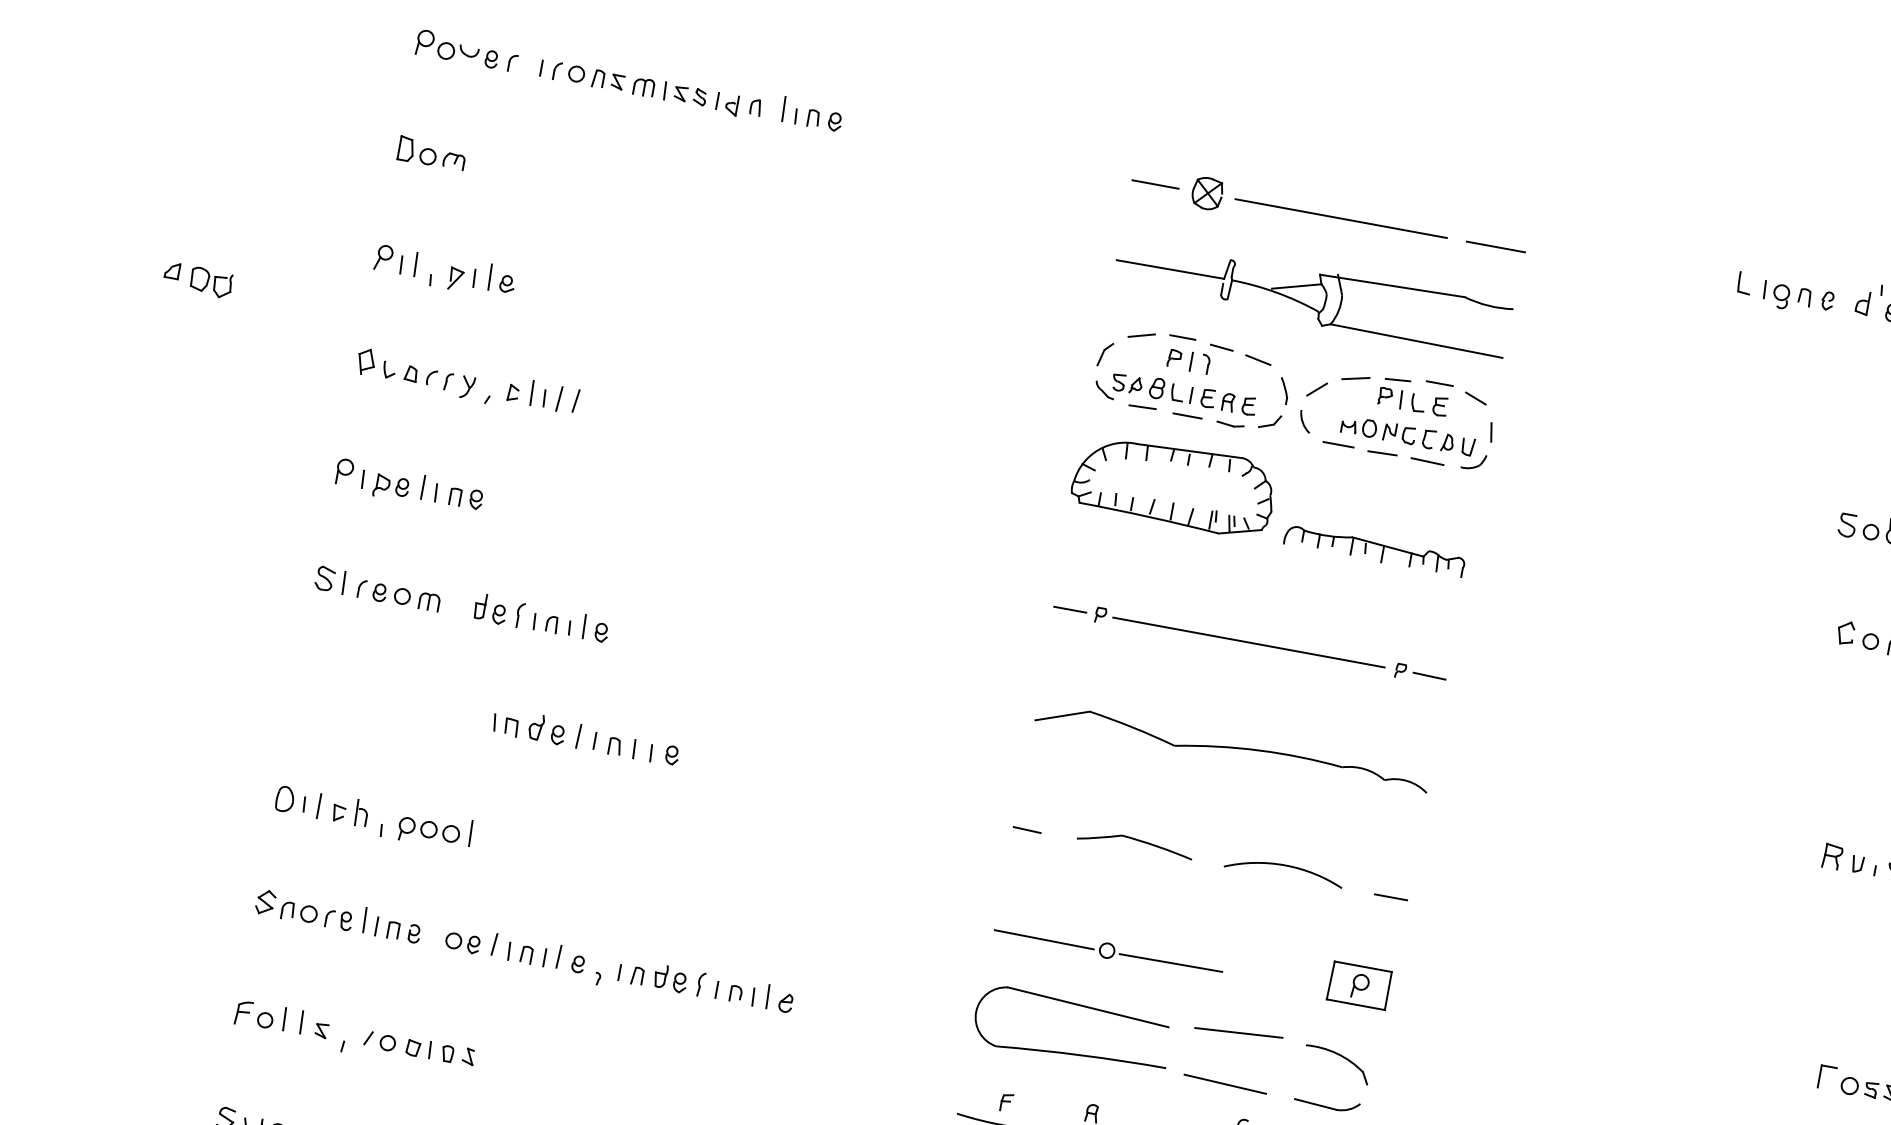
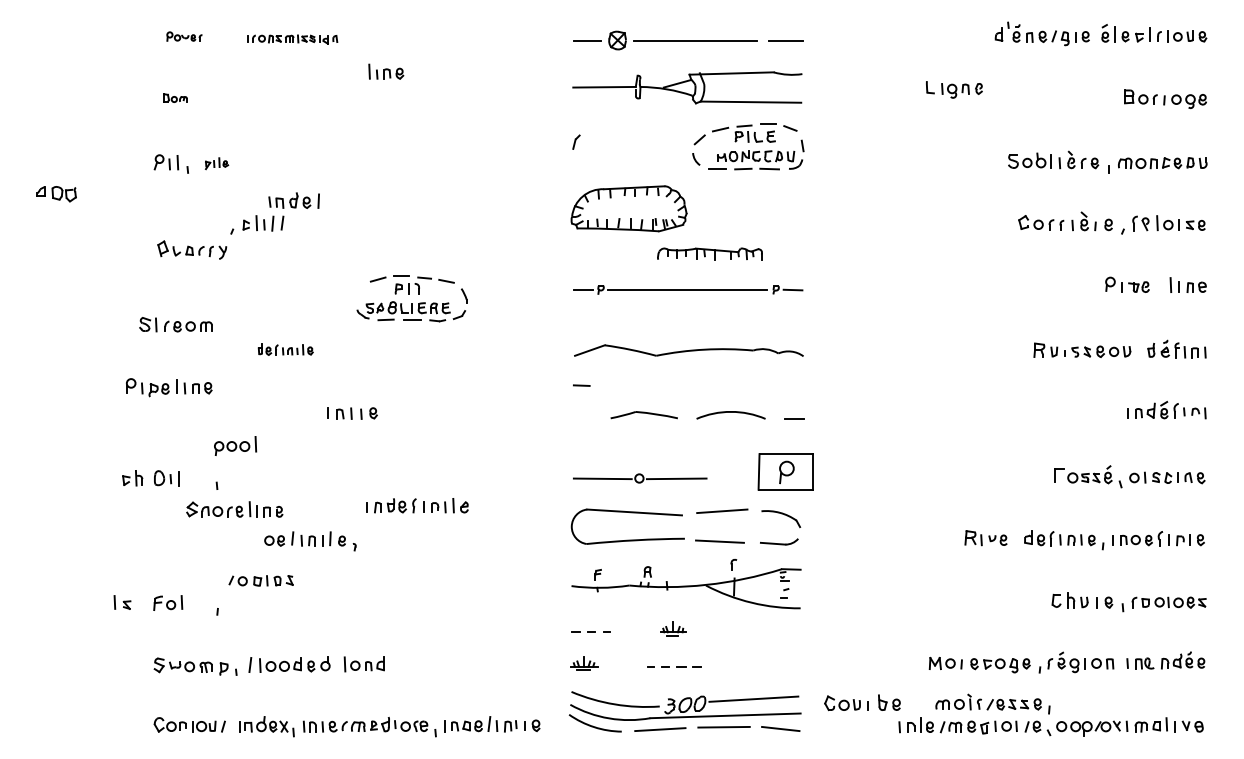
part: (466, 50) -> (184, 36), size x0.6
part: (650, 89) -> (292, 39), size x0.7
part: (812, 114) -> (386, 71), moved
part: (432, 152) -> (175, 97), size x0.6
part: (481, 278) -> (216, 163), size x0.6
part: (1785, 294) -> (954, 89), moved
part: (416, 372) -> (192, 249), moved
part: (1192, 378) -> (411, 298), moved
part: (409, 486) -> (169, 387), moved
part: (1373, 549) -> (709, 253), moved
part: (377, 588) -> (175, 324), moved
part: (541, 618) -> (285, 349), size x0.7
part: (535, 727) -> (293, 200), moved
part: (350, 811) -> (132, 478), moved
part: (435, 829) -> (235, 445), moved
line: (1026, 829) -> (581, 385), moved
part: (338, 915) -> (234, 509), moved
part: (706, 985) -> (417, 505), moved
part: (1357, 986) -> (784, 472), size x1.6
part: (314, 1024) -> (122, 602), moved
part: (418, 1047) -> (260, 580), moved

